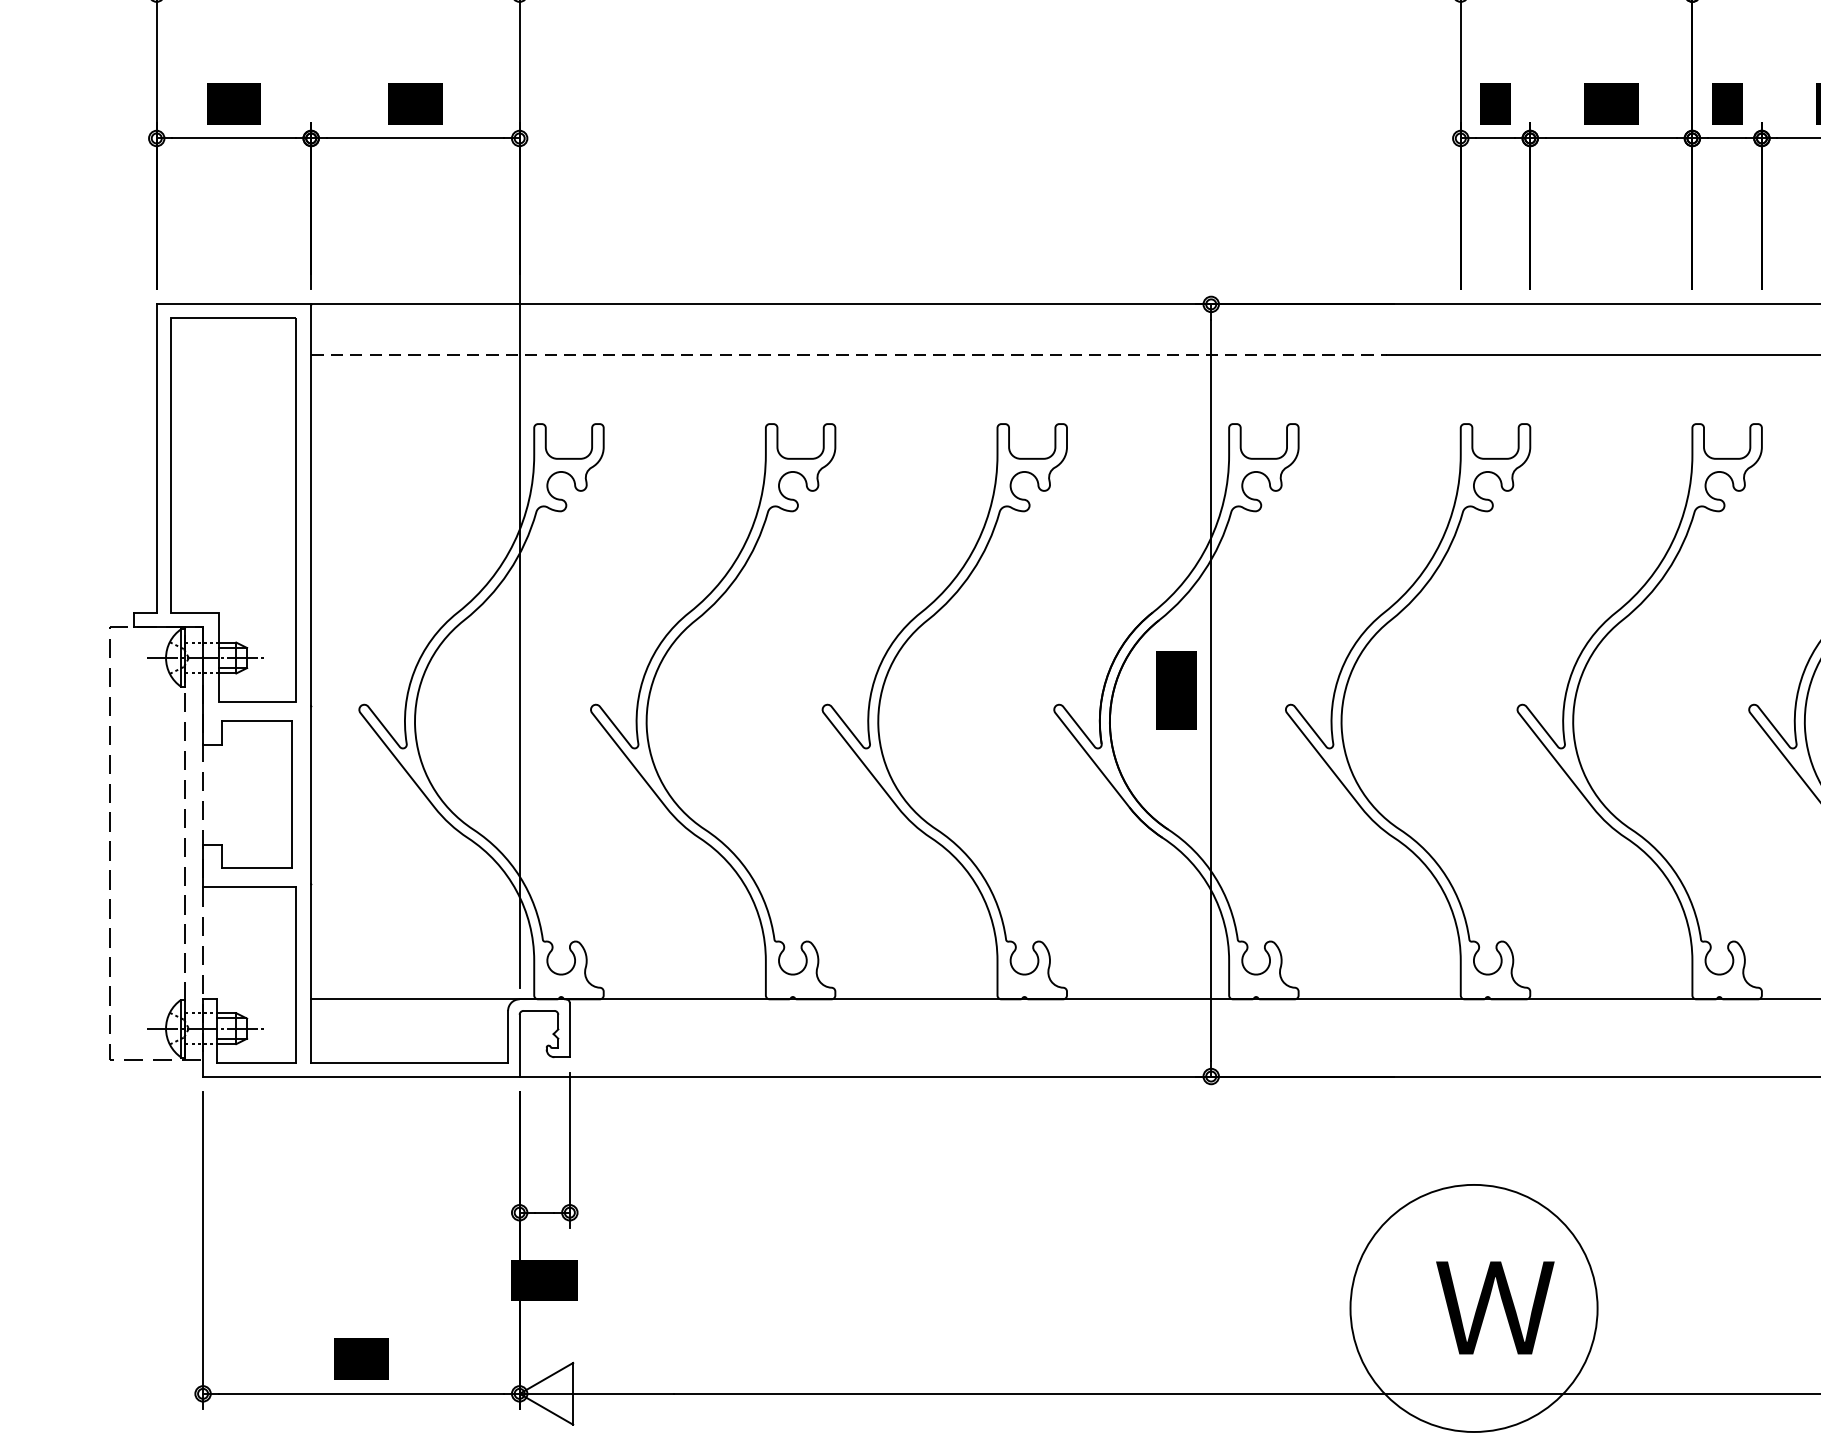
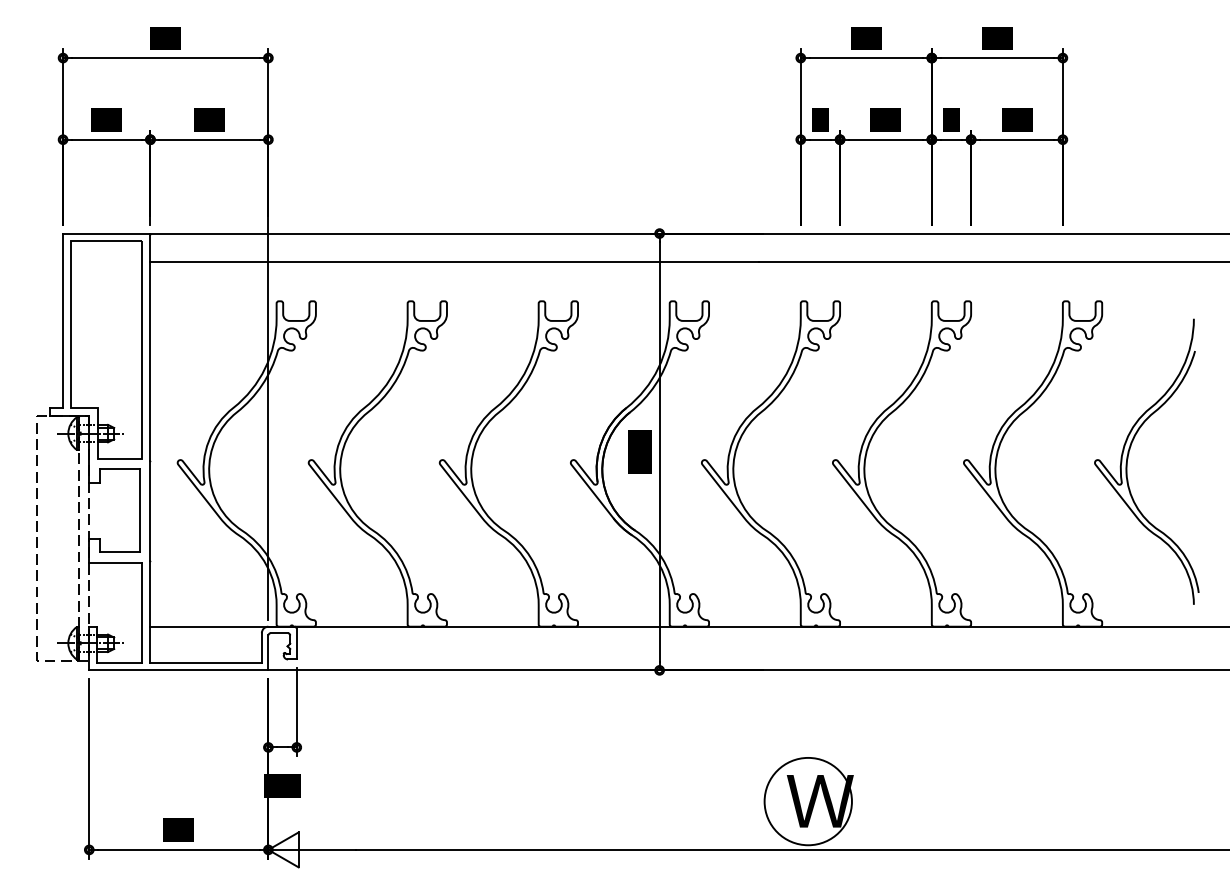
line: (850, 353) -> (455, 261), dashed -> solid
circle: (1472, 1308) -> (807, 801), size x0.62

